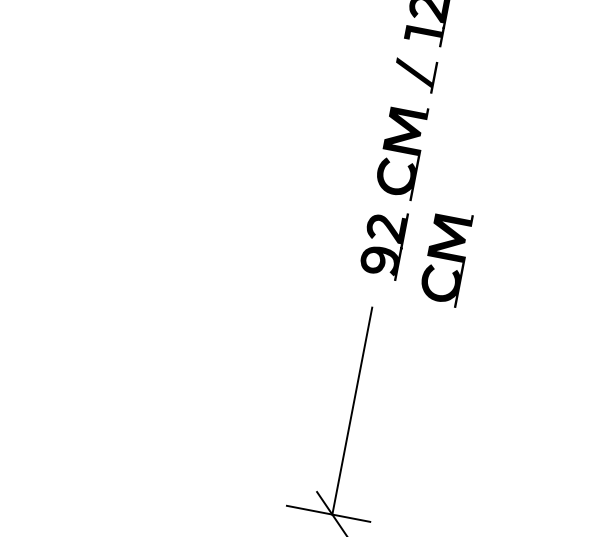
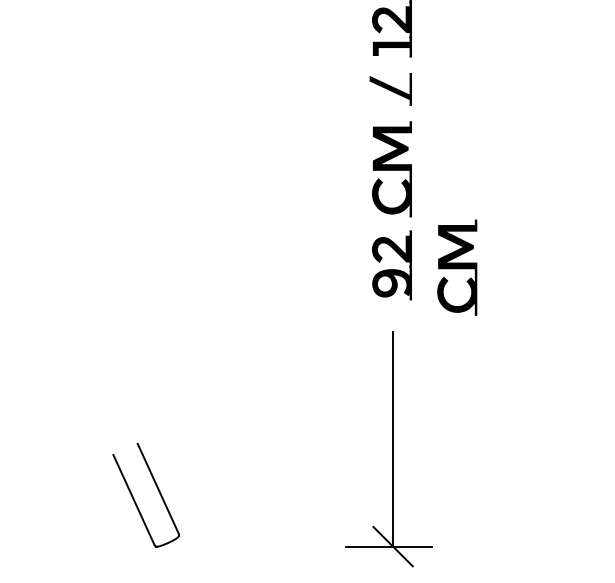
part: (92, 422) -> (135, 500), added

